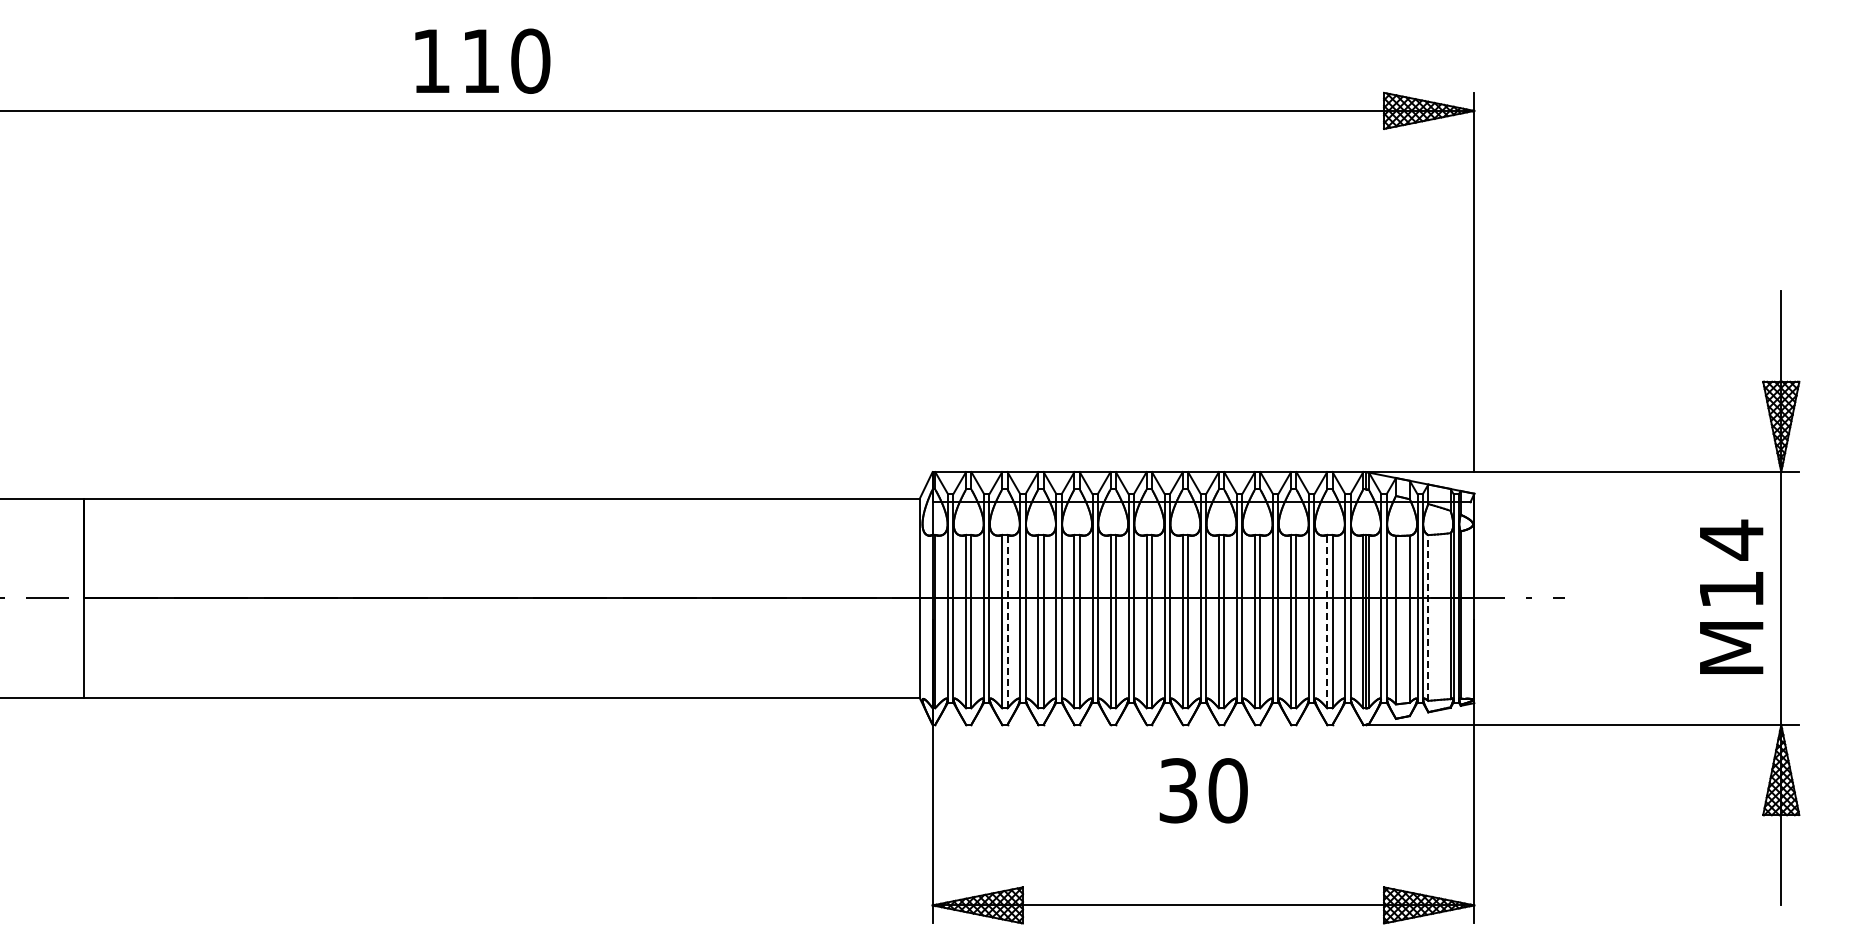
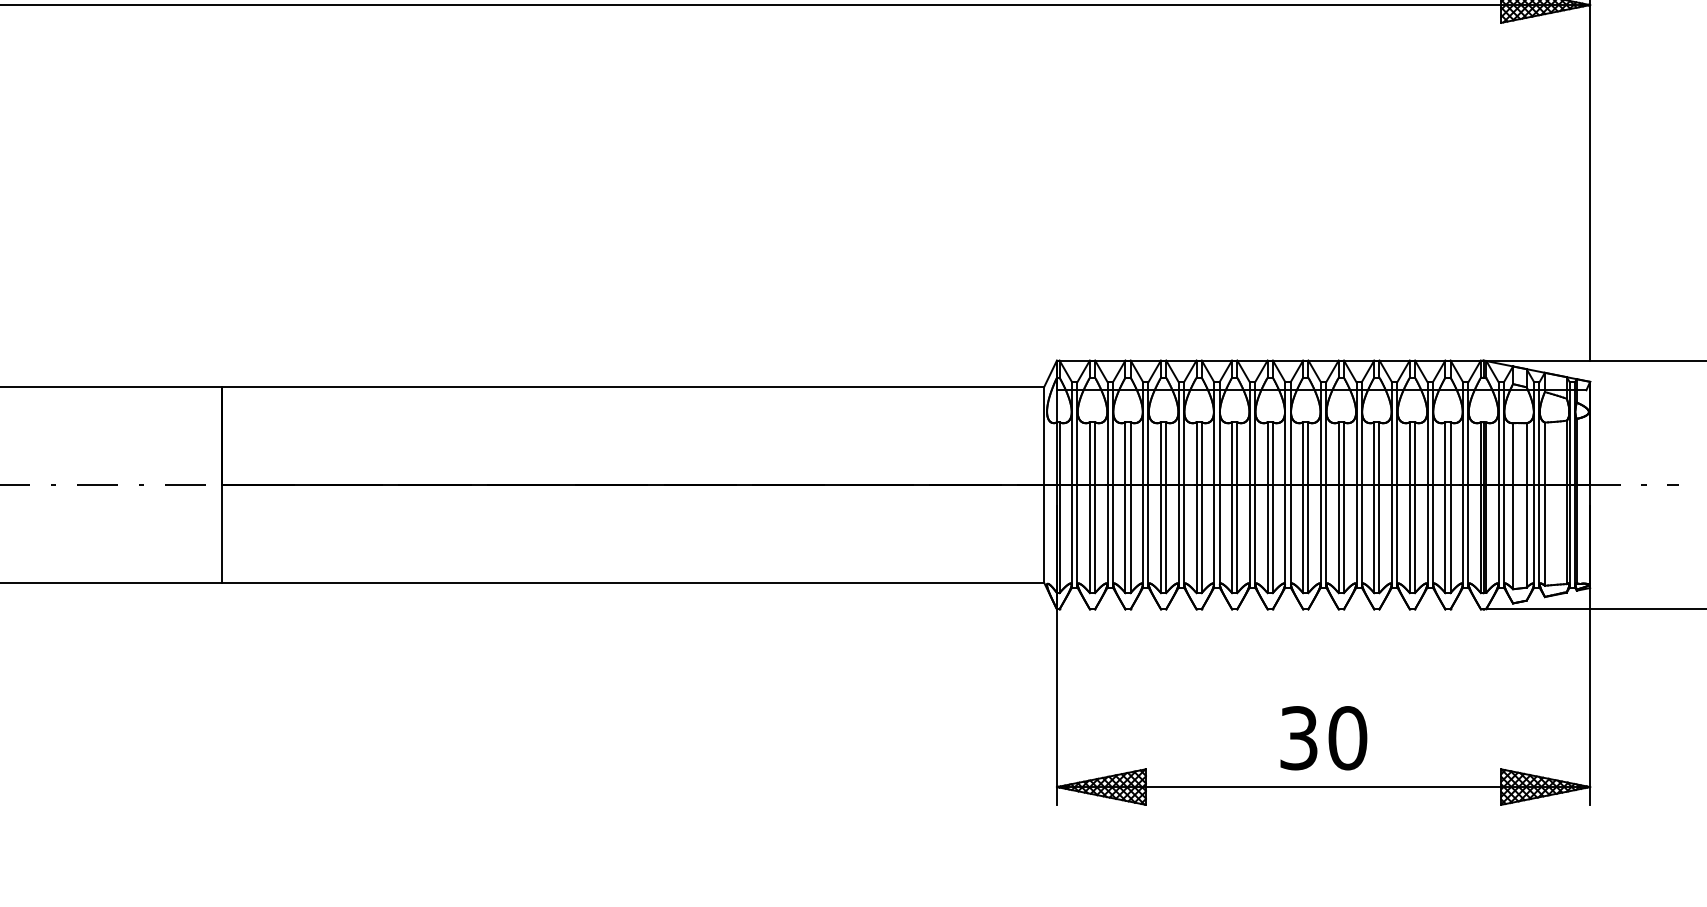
line: (1428, 617) -> (1545, 503), dashed -> solid
line: (1007, 621) -> (1130, 507), dashed -> solid
line: (1327, 621) -> (1445, 507), dashed -> solid
text: (1203, 790) -> (1323, 737), moved

